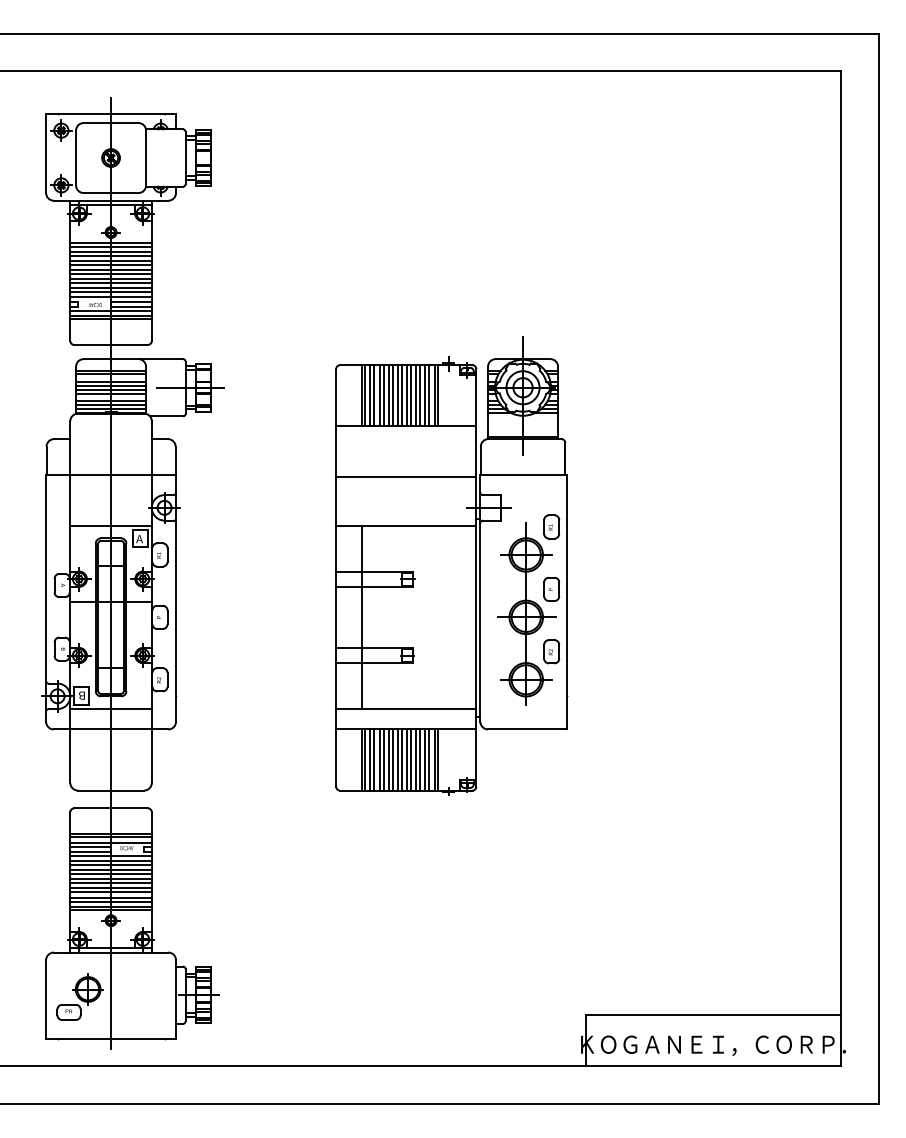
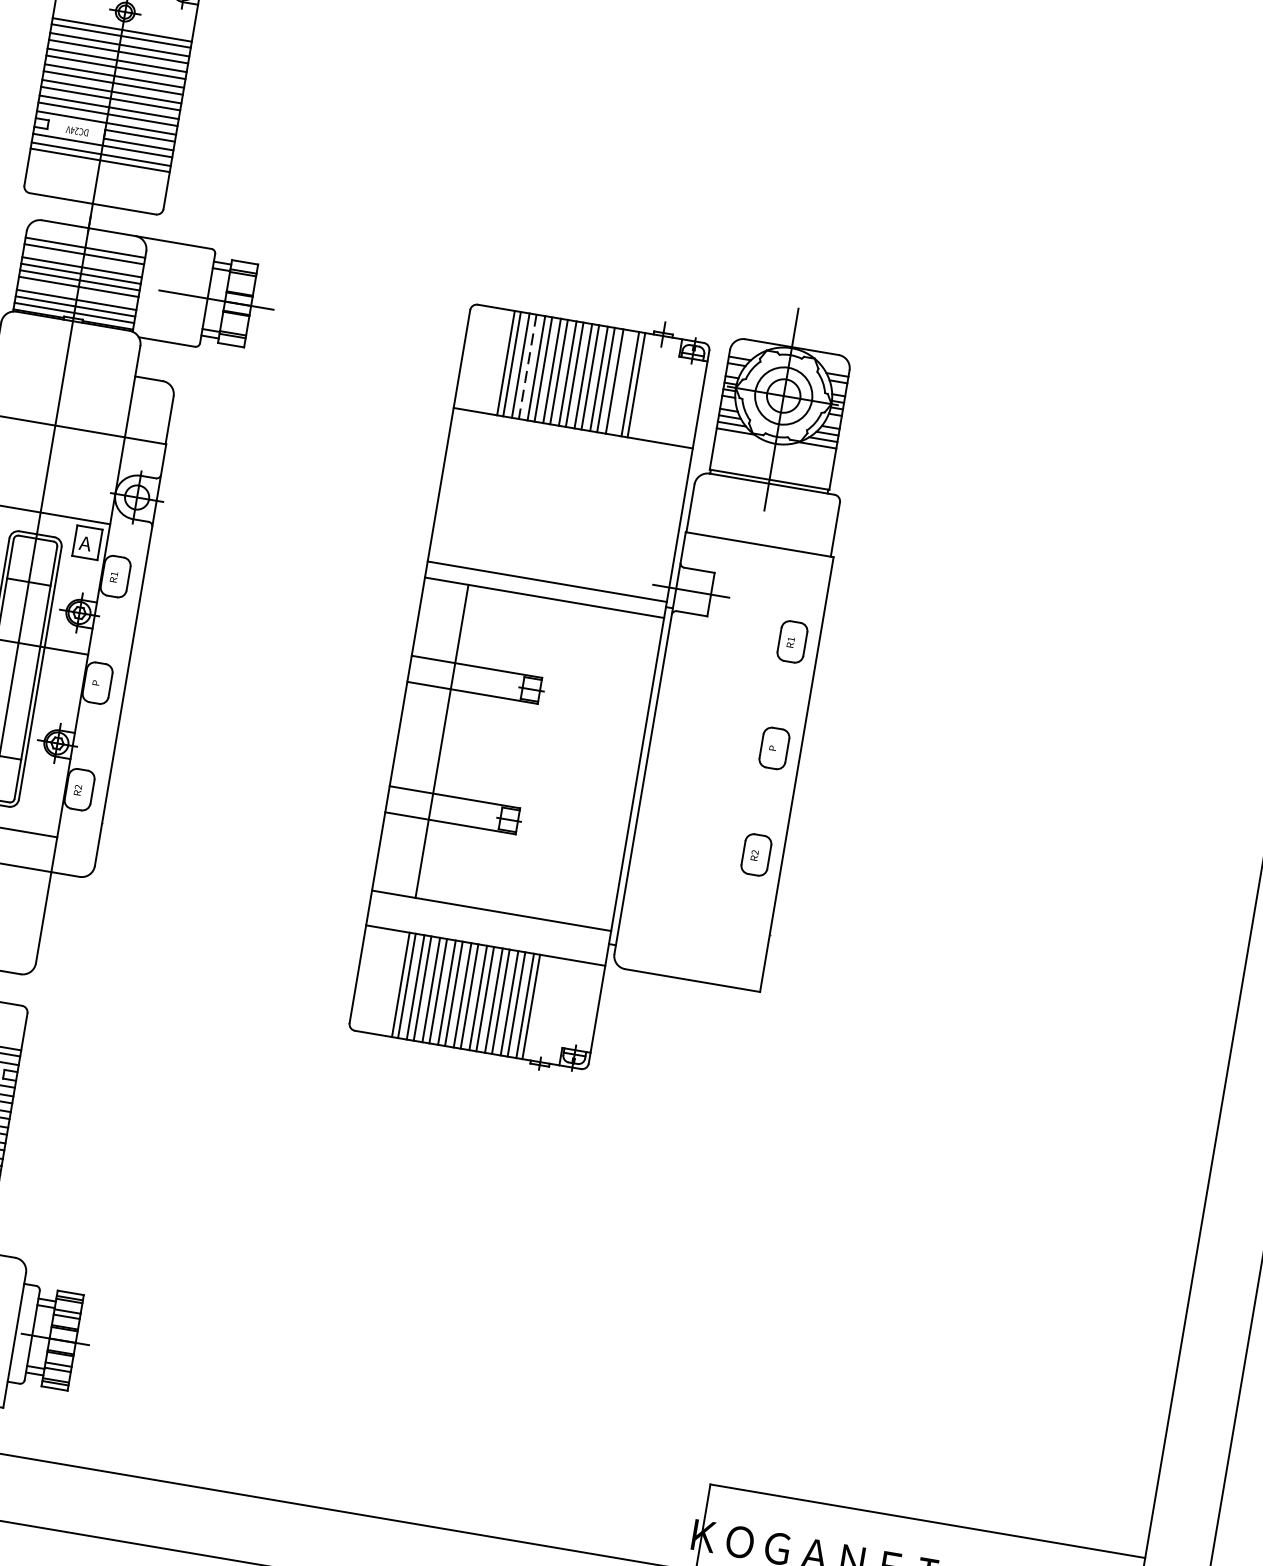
line: (374, 395) -> (527, 366), solid -> dashed
line: (429, 395) -> (621, 382), removed
line: (406, 477) -> (547, 582), moved
part: (526, 613) -> (724, 782), removed

